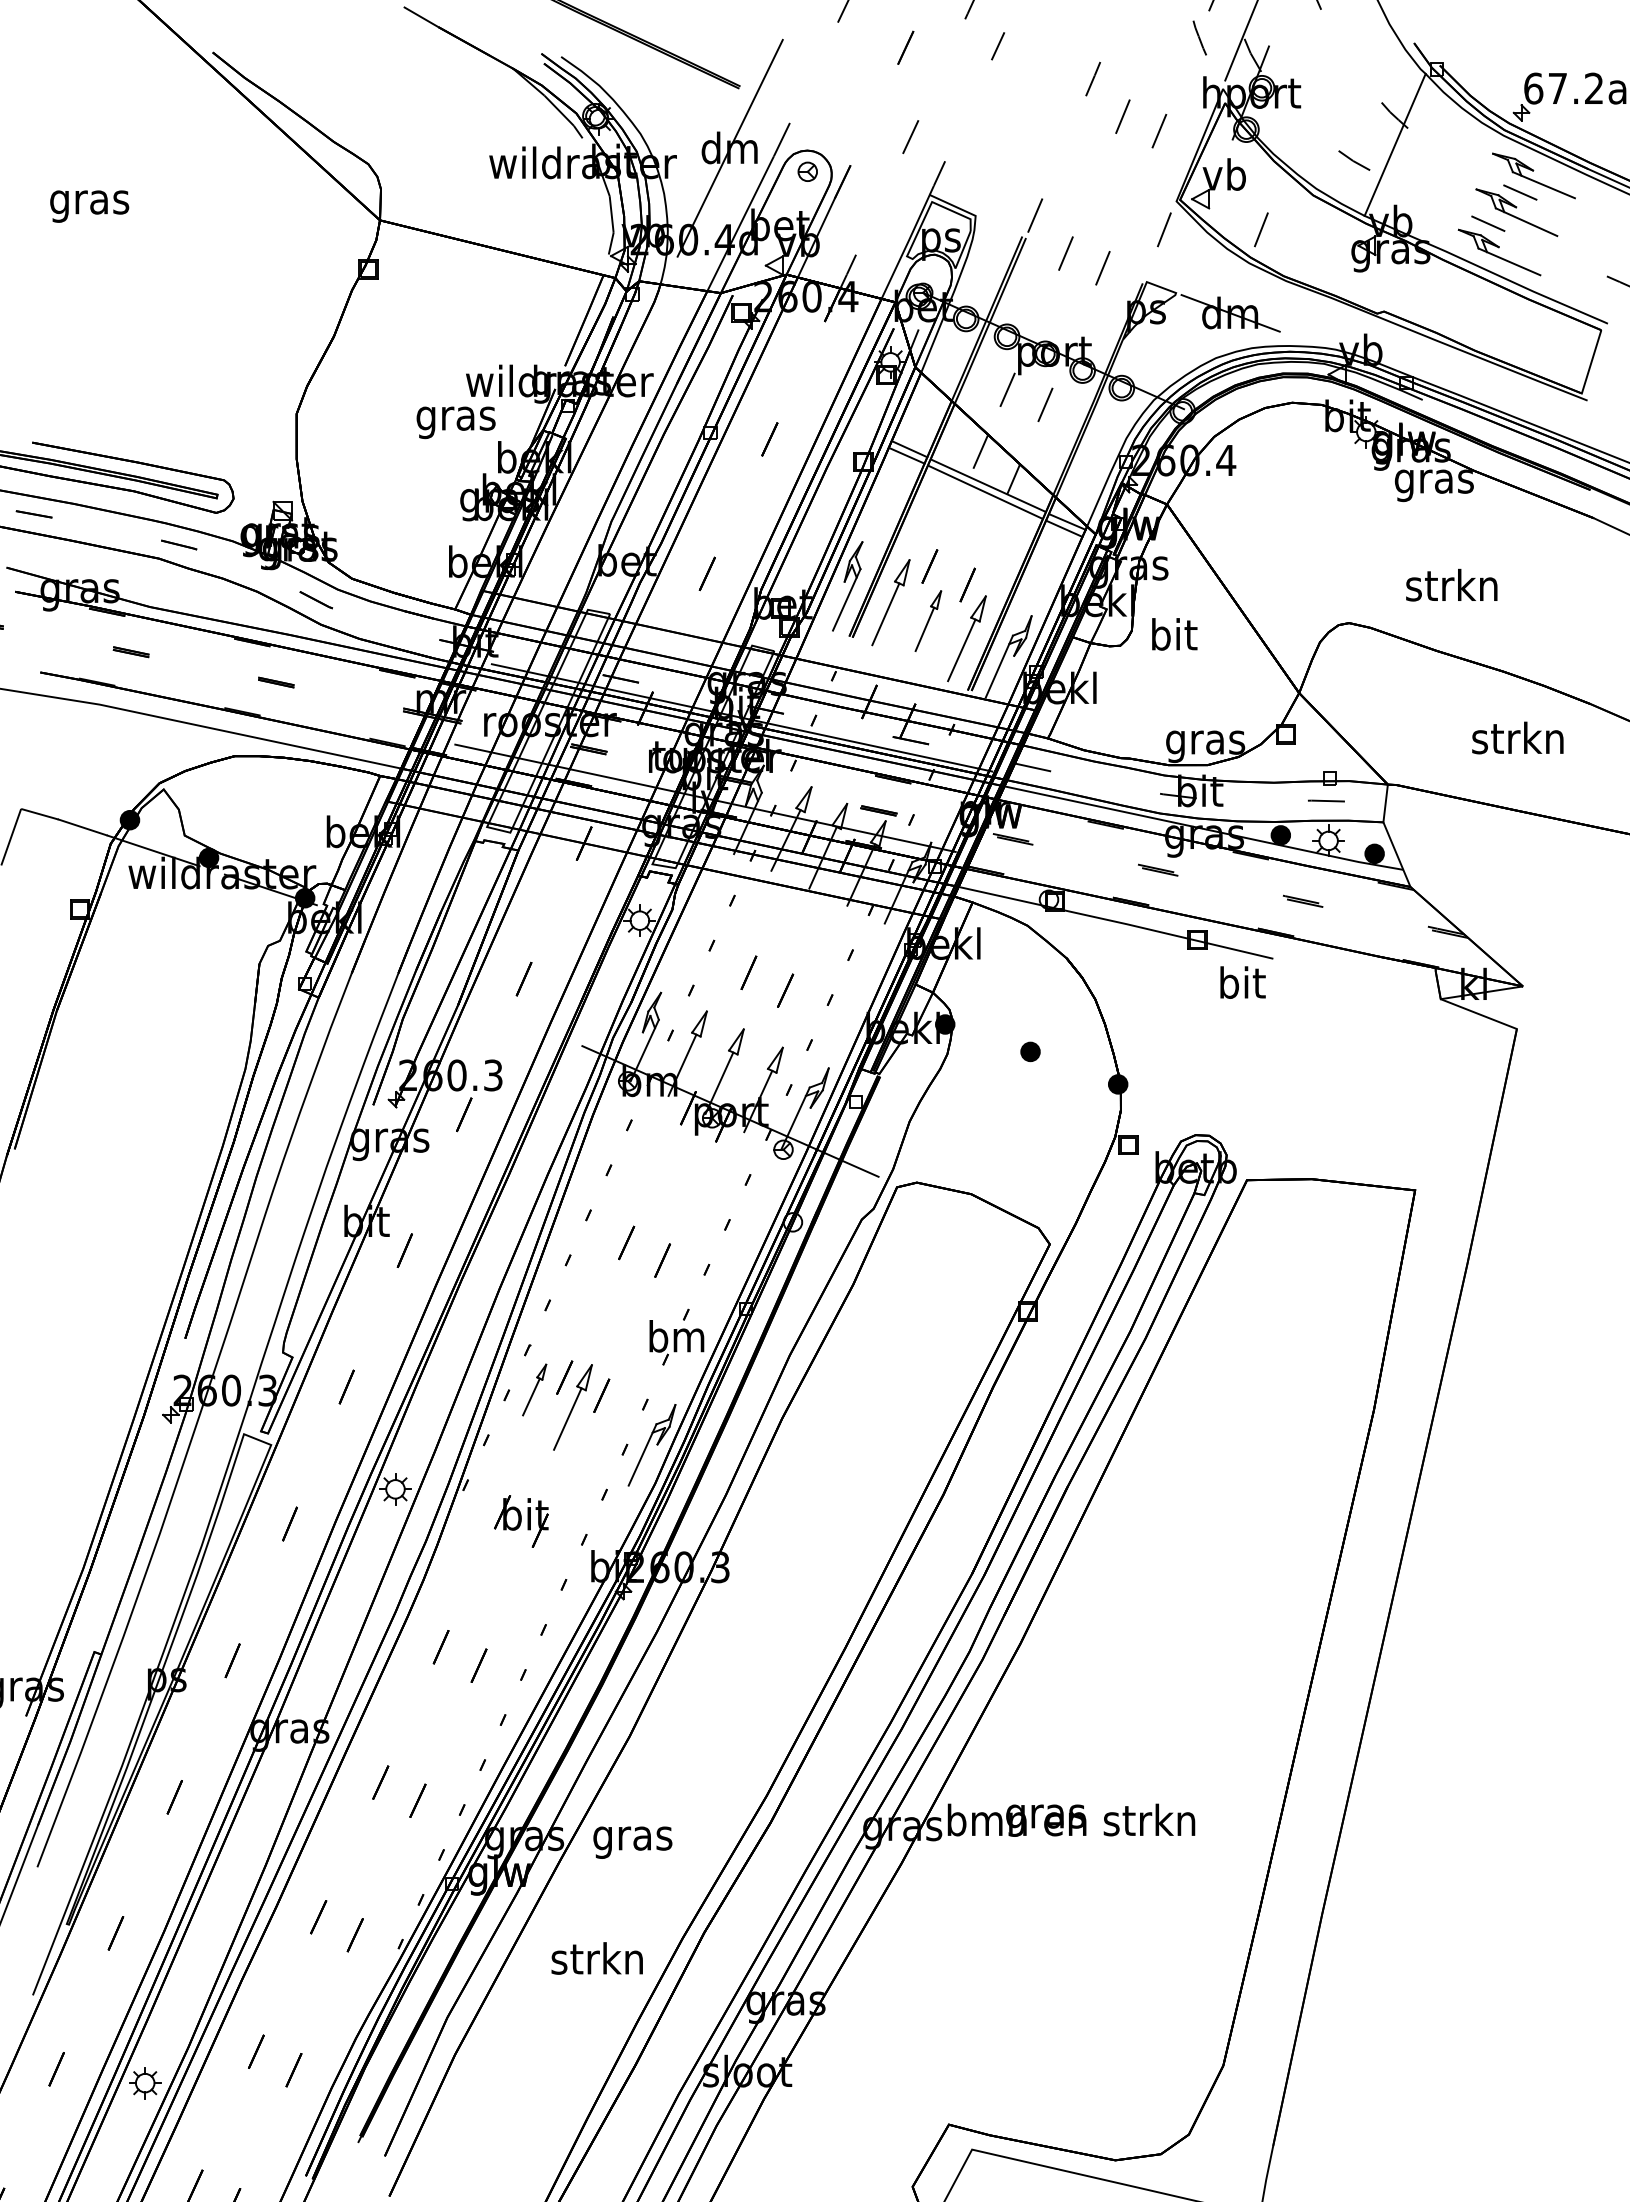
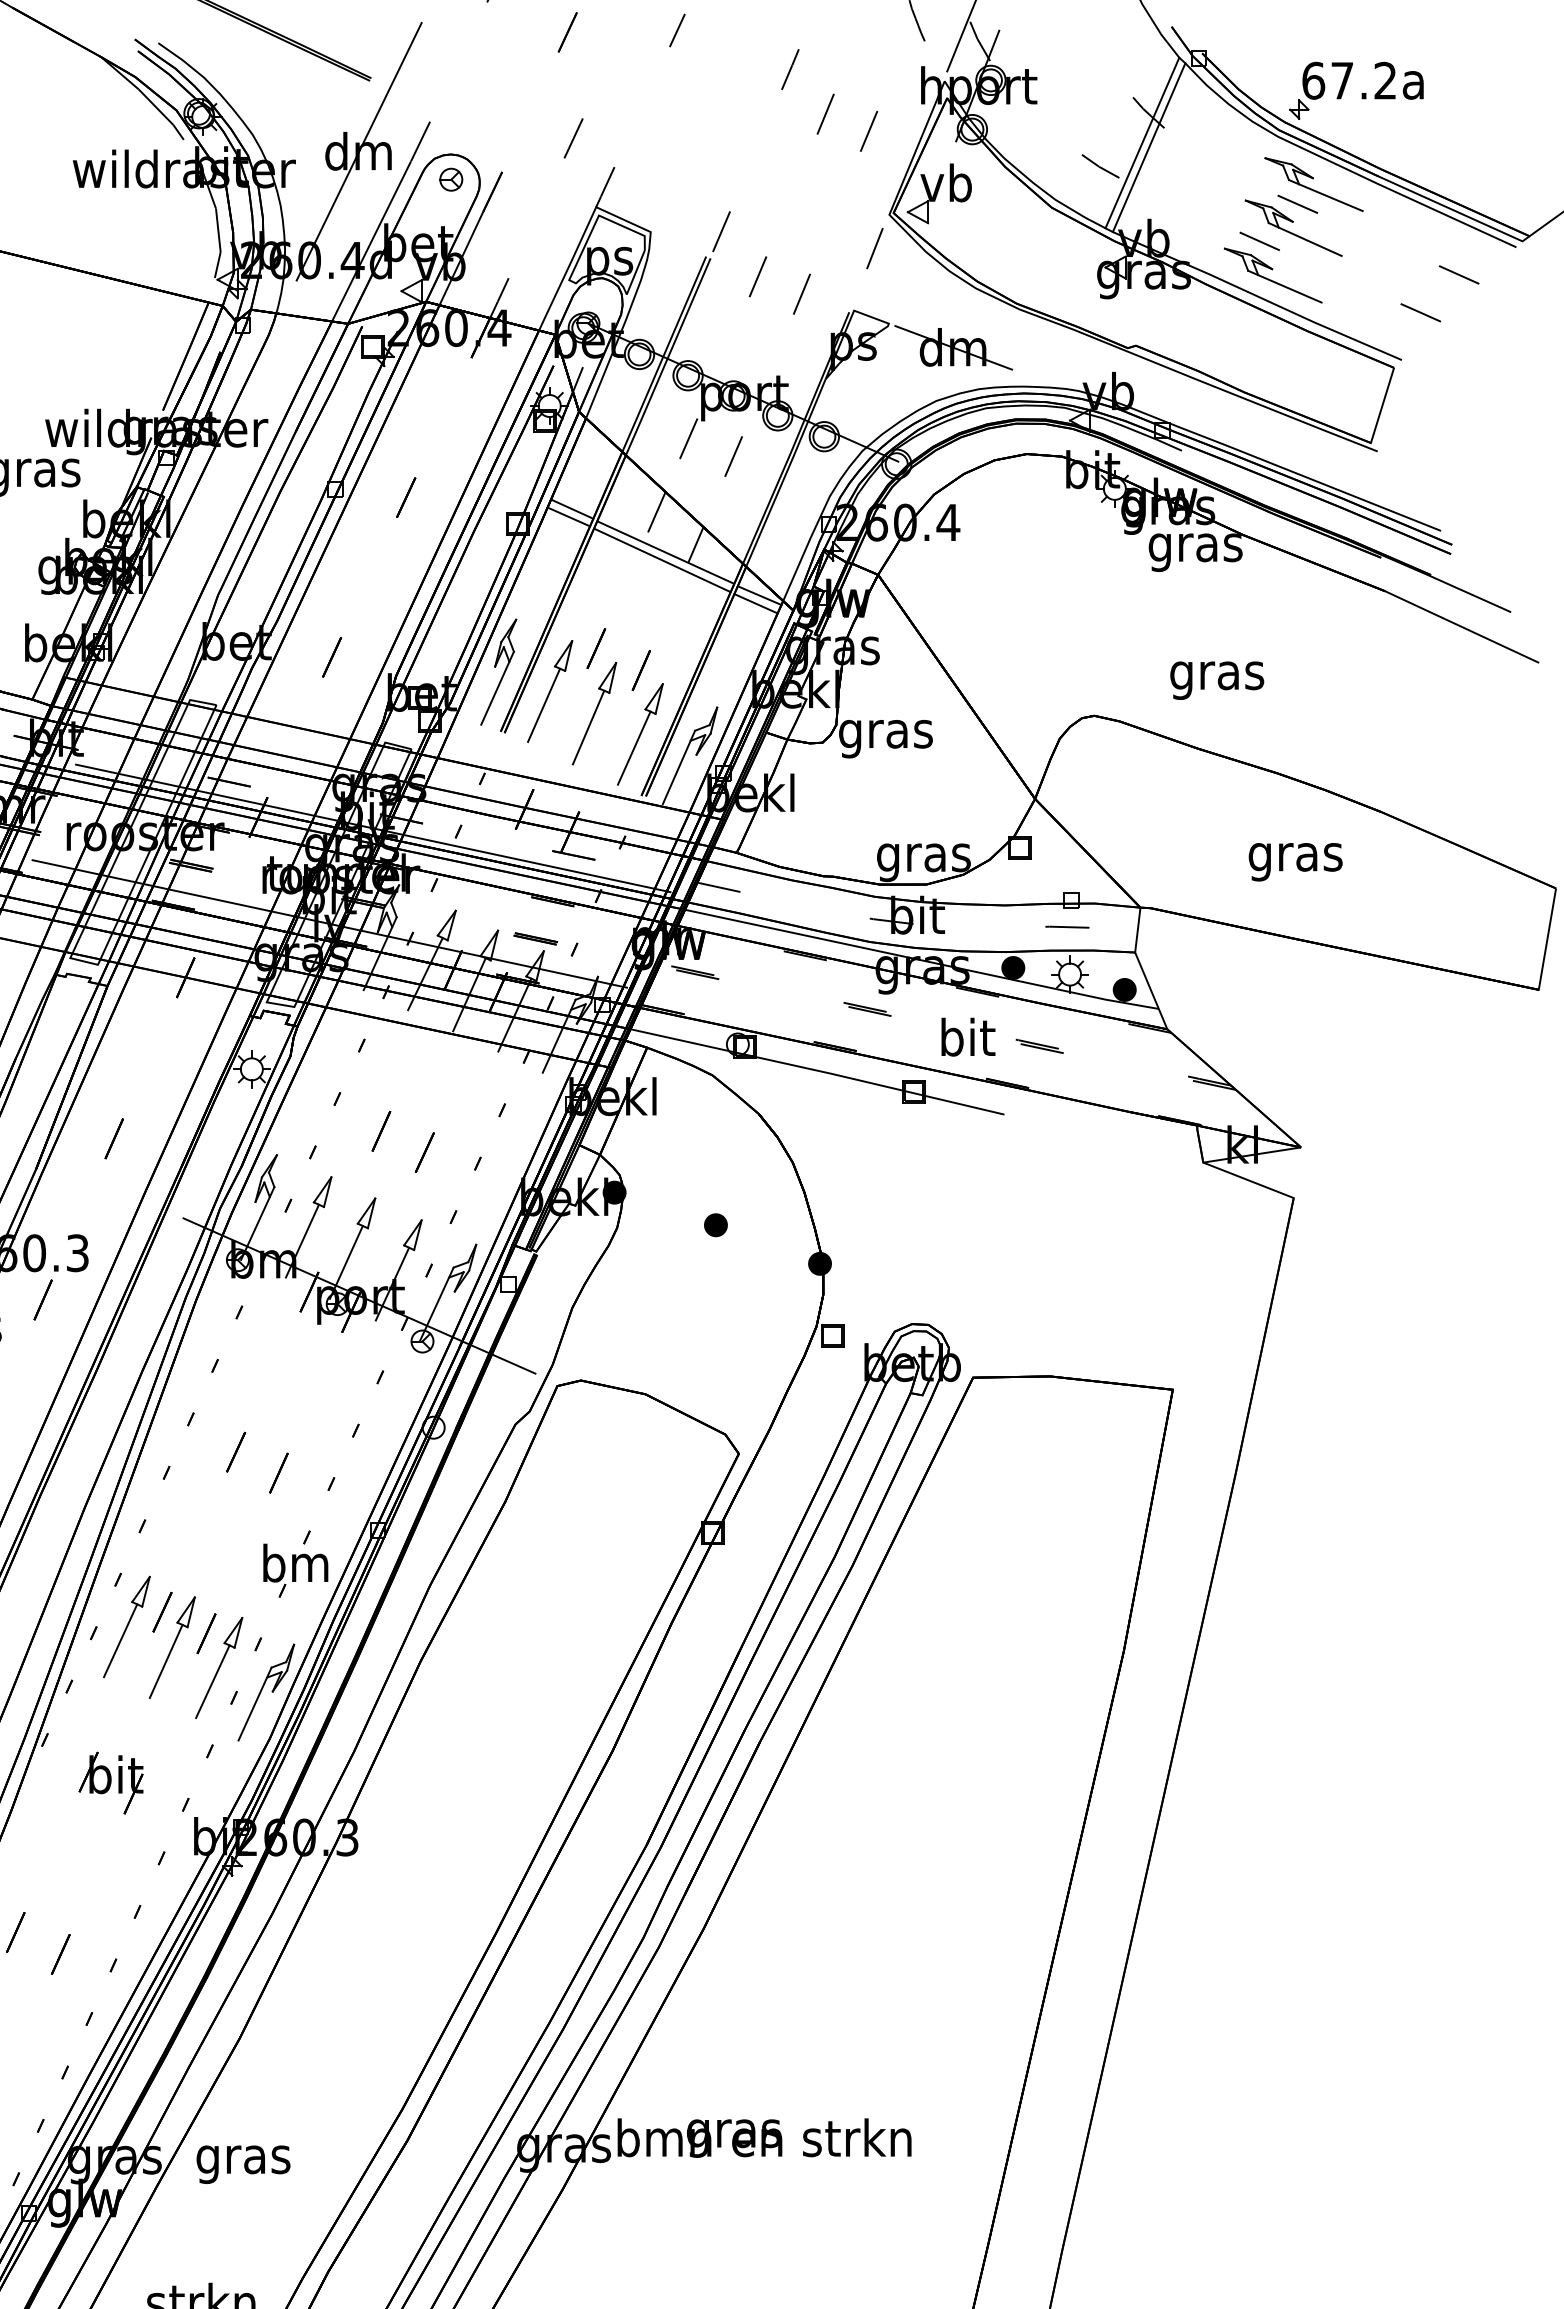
line: (1389, 140) -> (1142, 142), added
line: (1261, 229) -> (990, 248), removed
text: (1451, 588) -> (1216, 674), strkn -> gras
part: (928, 620) -> (594, 712), size x1.43
text: (1173, 638) -> (885, 734), bit -> gras
text: (1517, 741) -> (1294, 856), strkn -> gras
text: (1242, 982) -> (967, 1037), moved
part: (534, 1389) -> (126, 1626), size x1.67
part: (612, 1424) -> (219, 1667), added

